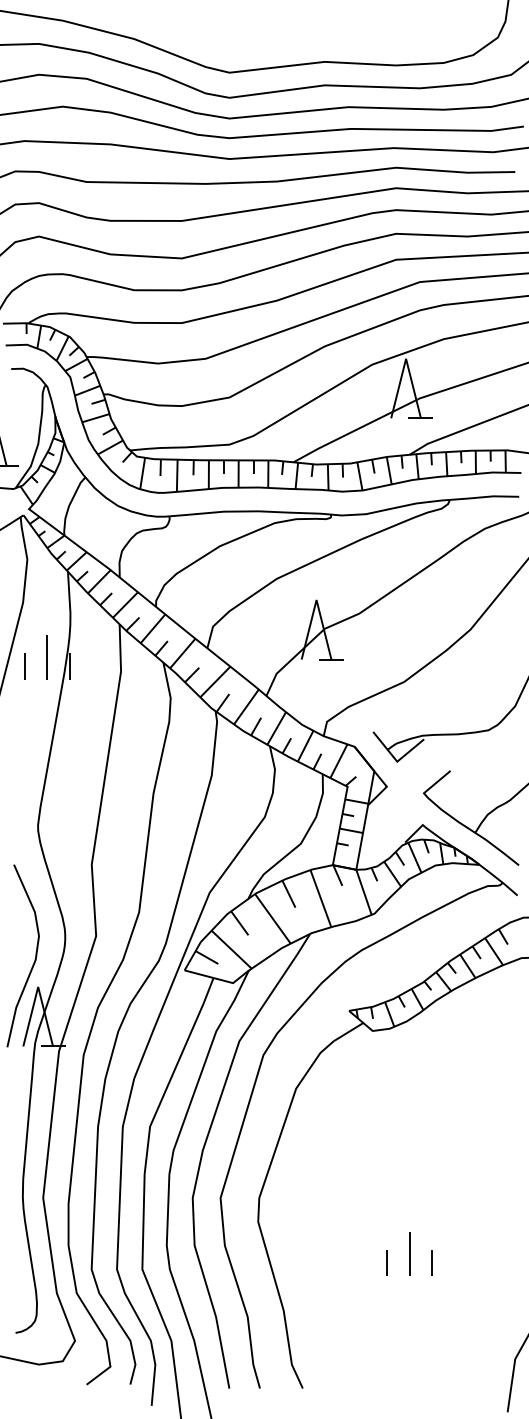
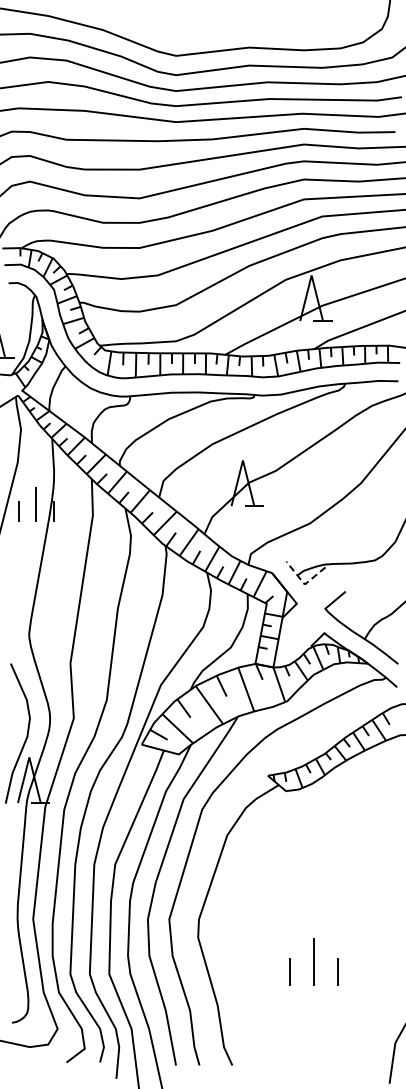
line: (396, 760) -> (304, 583), solid -> dashed
part: (408, 1254) -> (313, 962), size x1.4

